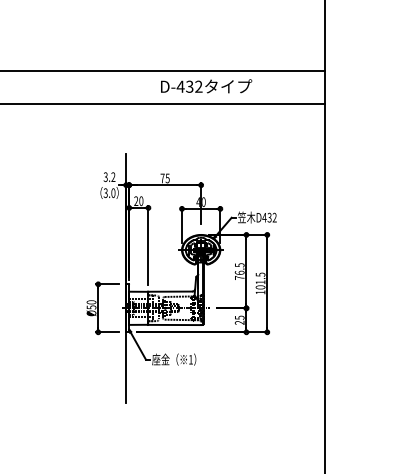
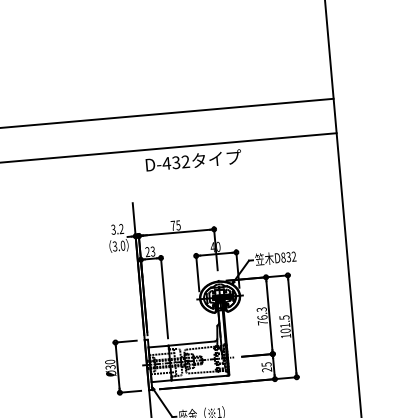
text: (206, 86) -> (193, 160), moved
text: (141, 200) -> (153, 250), 20 -> 23
text: (264, 217) -> (283, 257), D432 -> D832
text: (238, 264) -> (260, 308), 76.5 -> 76.3
text: (89, 307) -> (108, 367), Ø50 -> Ø30

